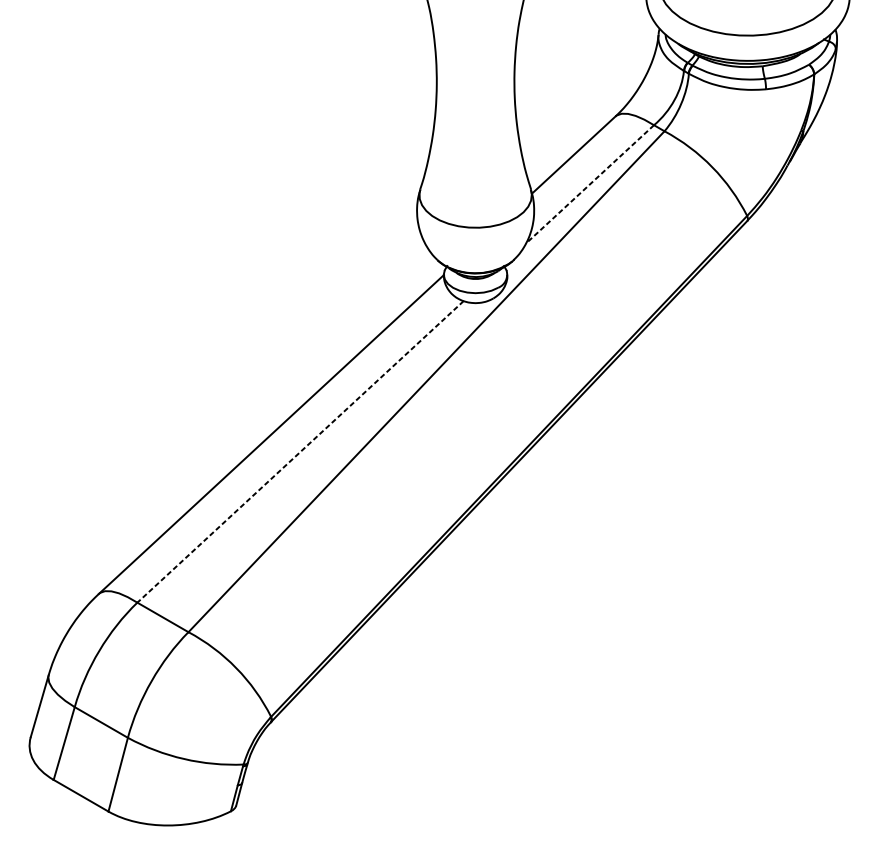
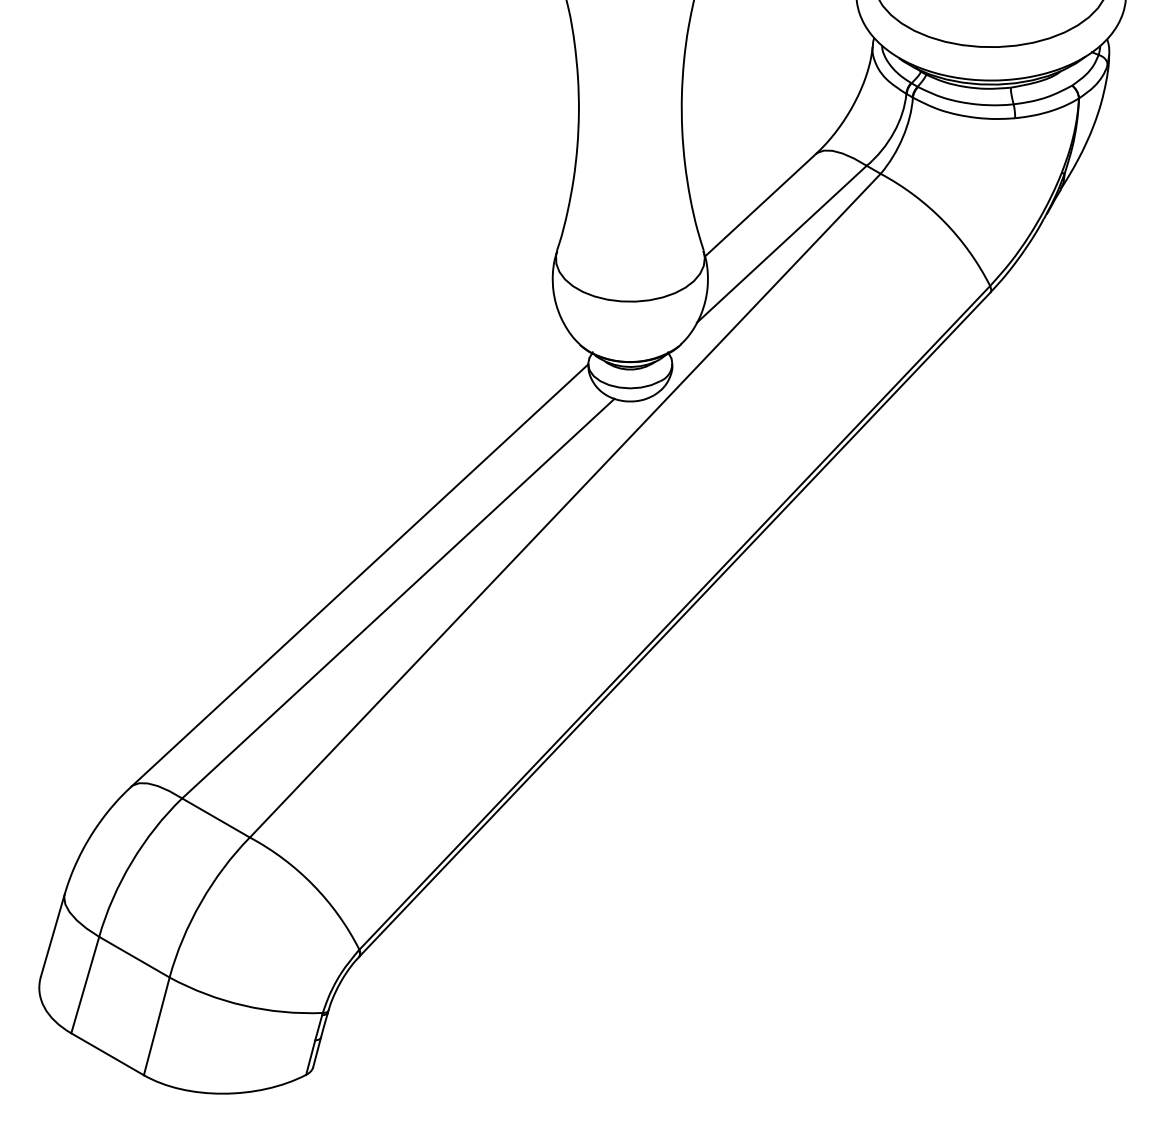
line: (589, 184) -> (781, 244), dashed -> solid
line: (300, 451) -> (398, 598), dashed -> solid

